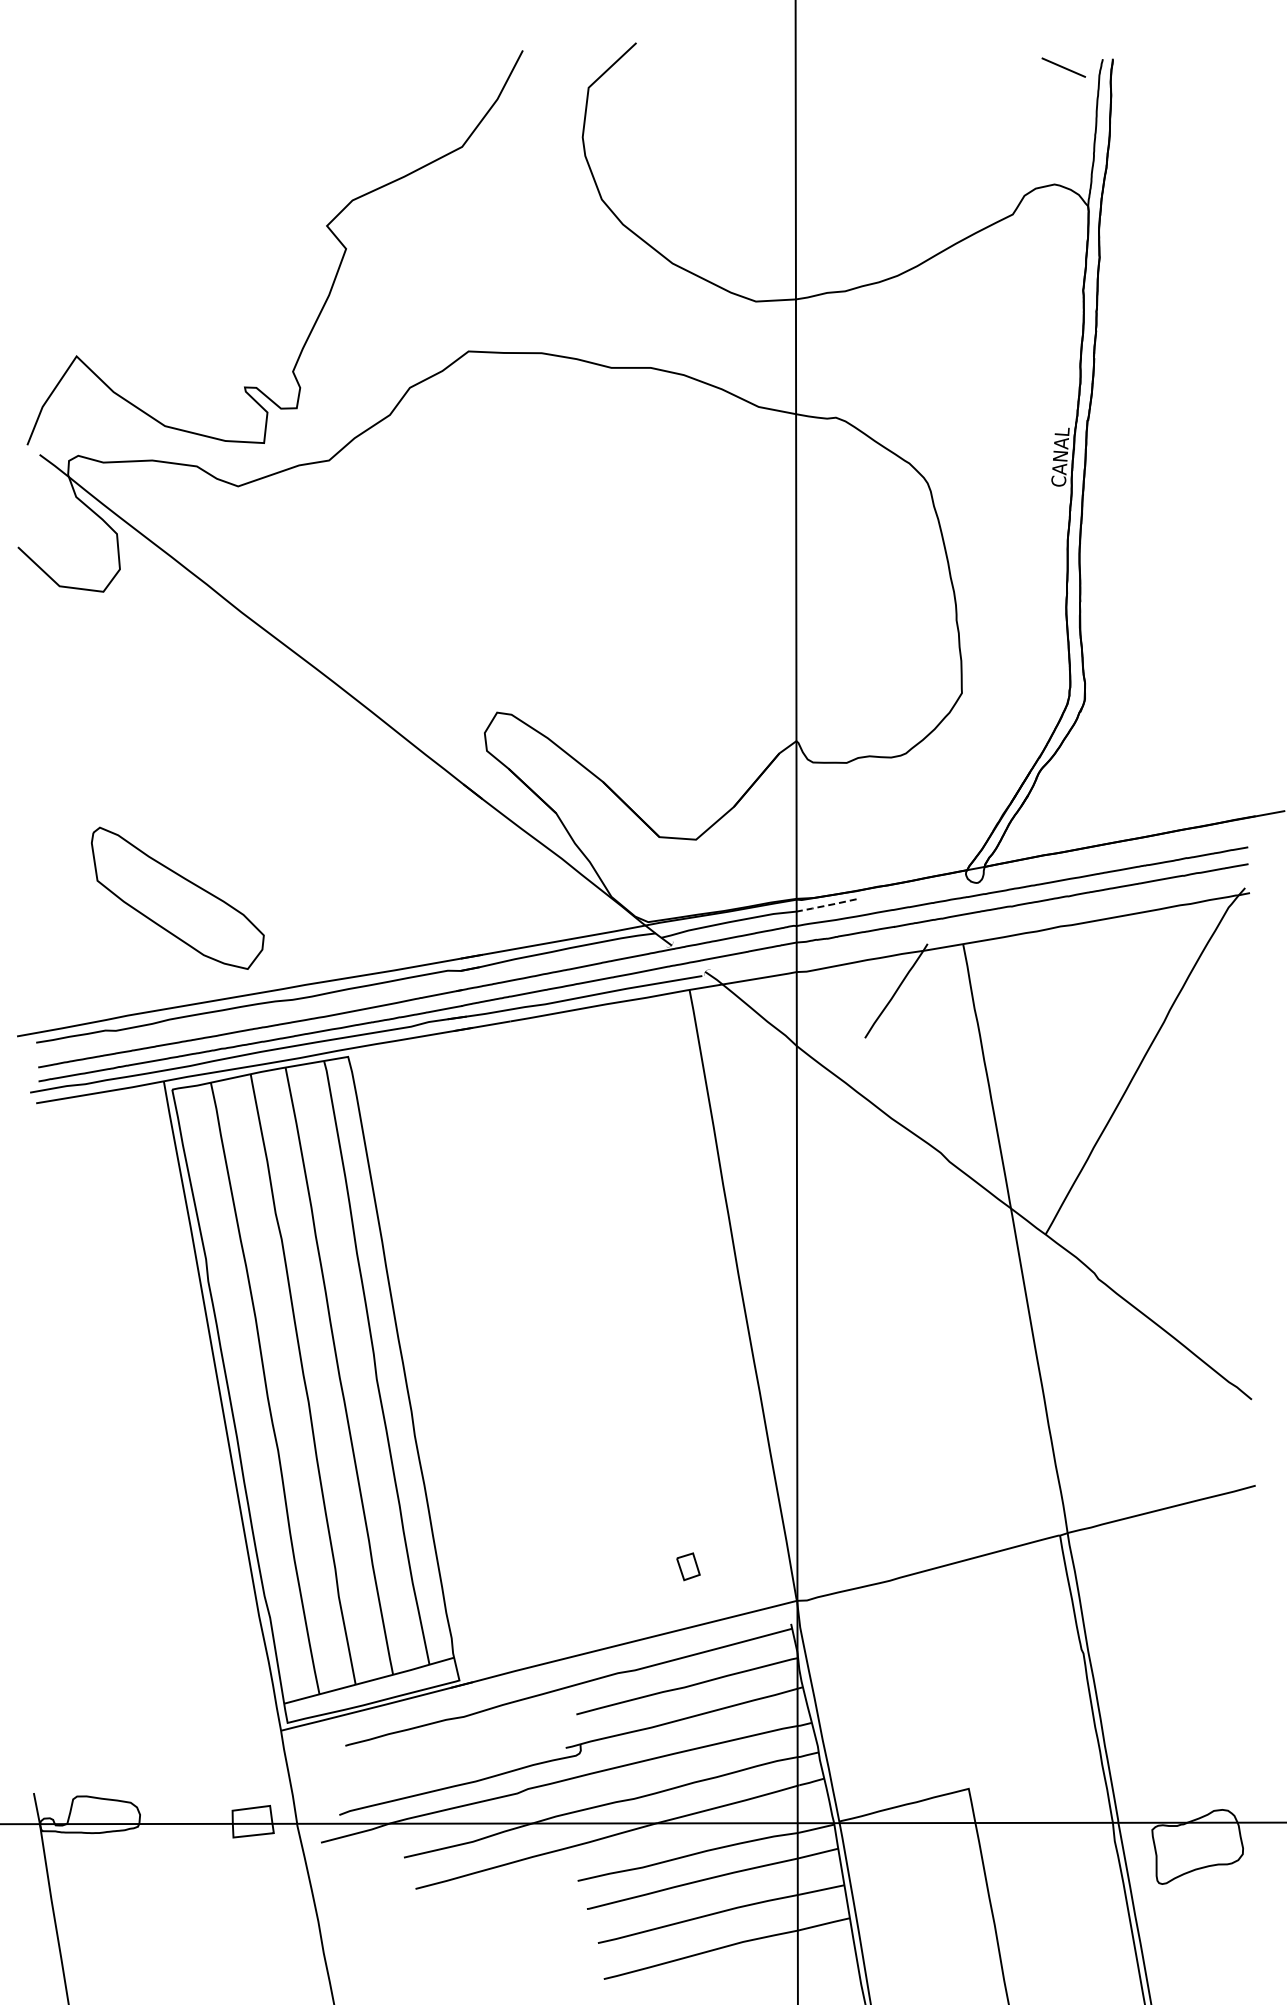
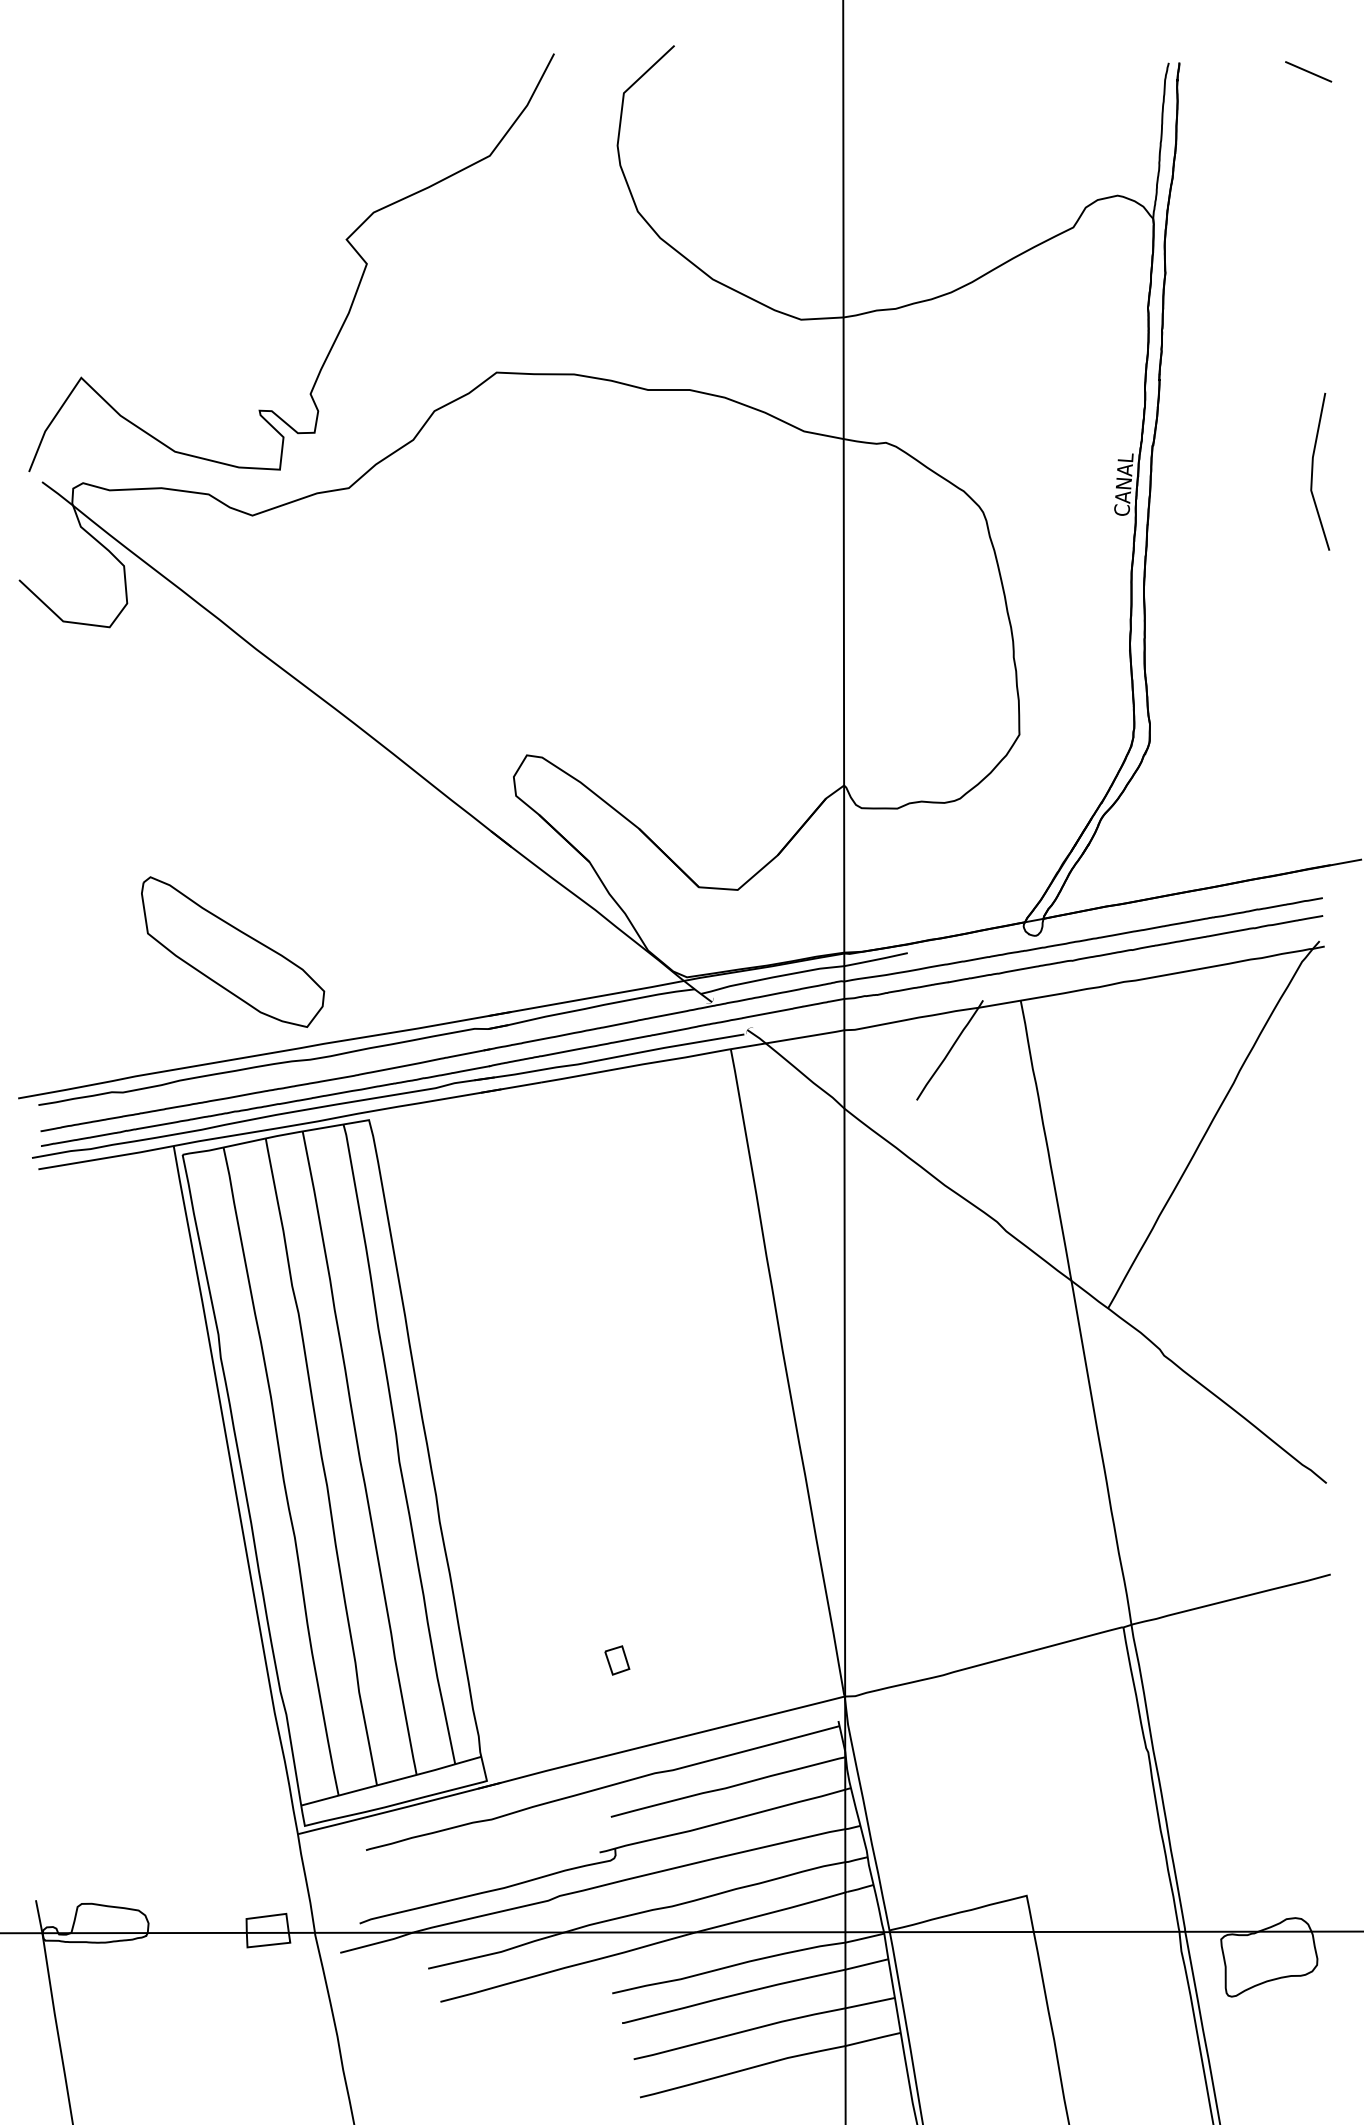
line: (1063, 67) -> (1308, 71), moved
line: (1239, 444) -> (1313, 471), added
part: (177, 897) -> (232, 951), moved
line: (825, 905) -> (874, 959), dashed -> solid
part: (688, 1566) -> (617, 1660), moved

